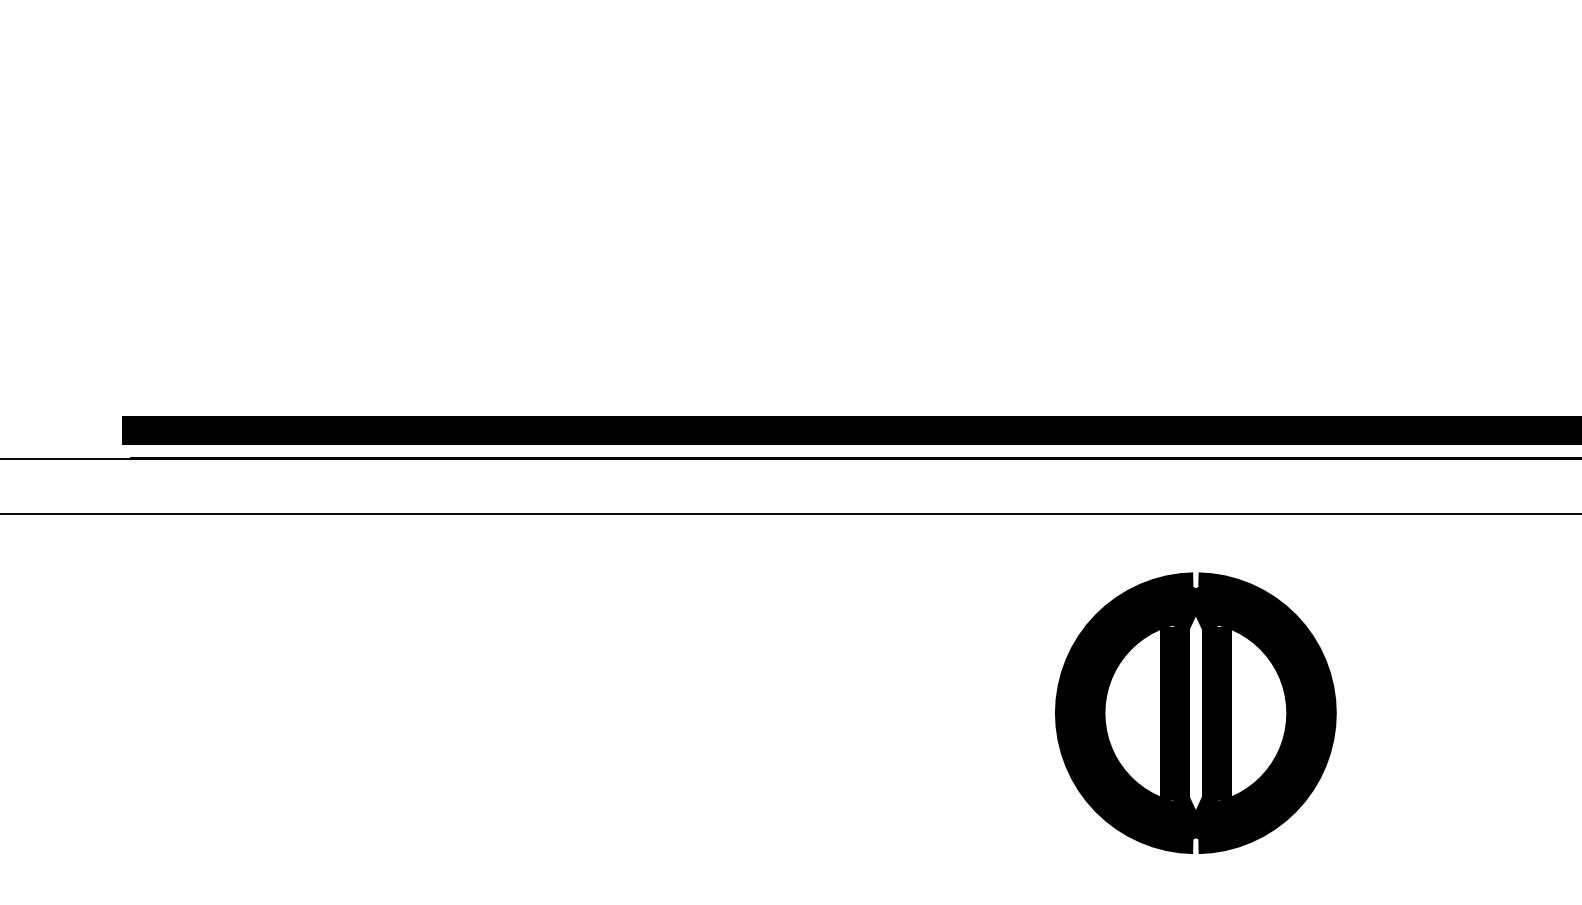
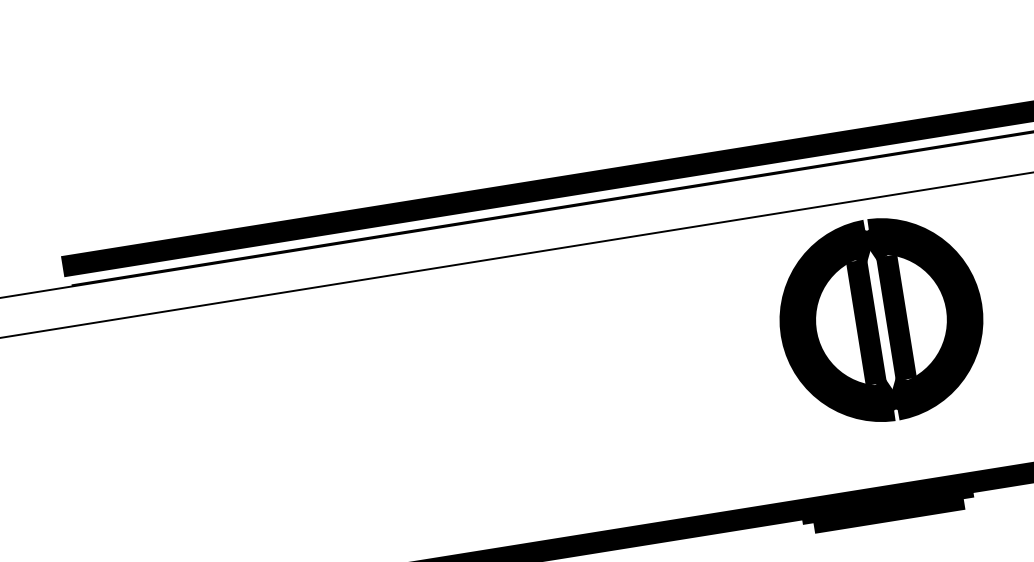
part: (1195, 712) -> (881, 319), moved

